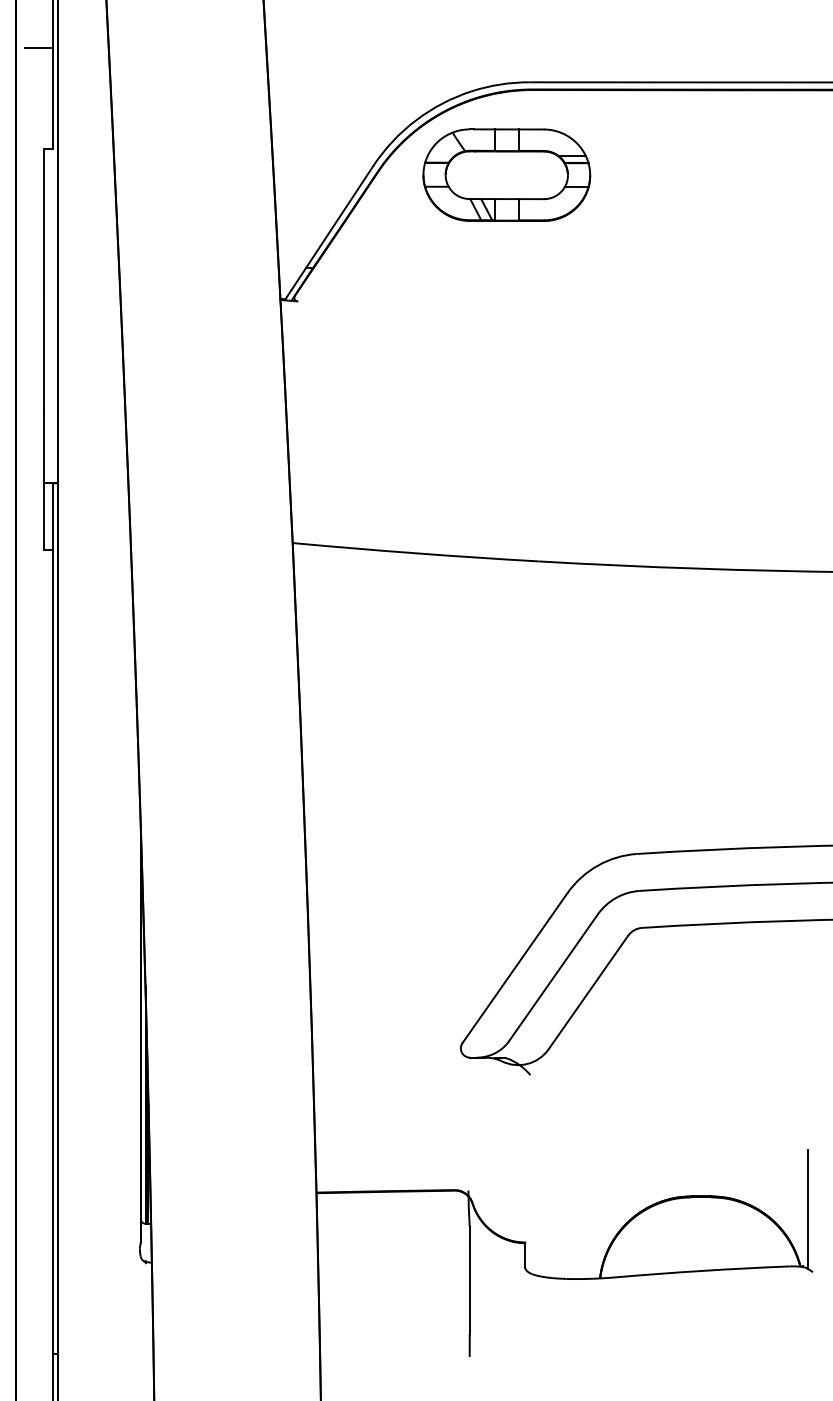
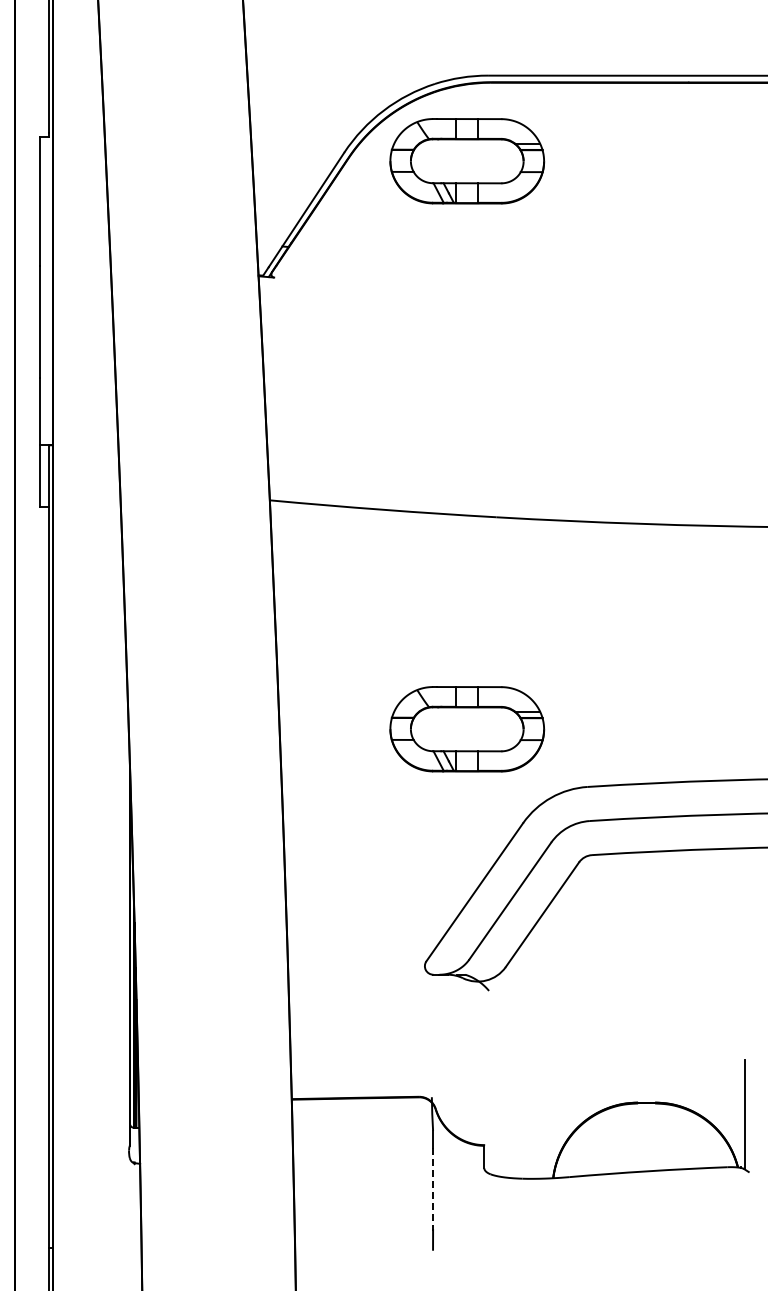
line: (38, 47) -> (35, 43), removed
part: (507, 791) -> (467, 729), added
line: (470, 1291) -> (433, 1190), solid -> dashed

